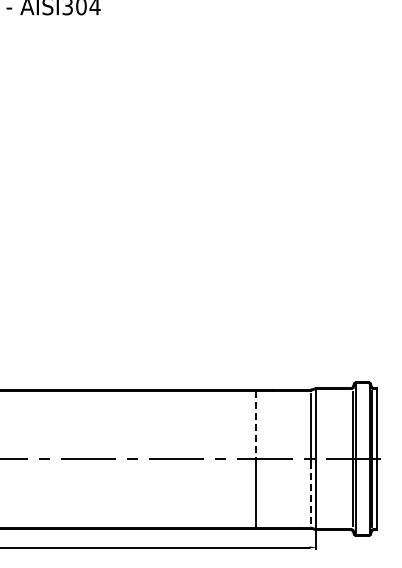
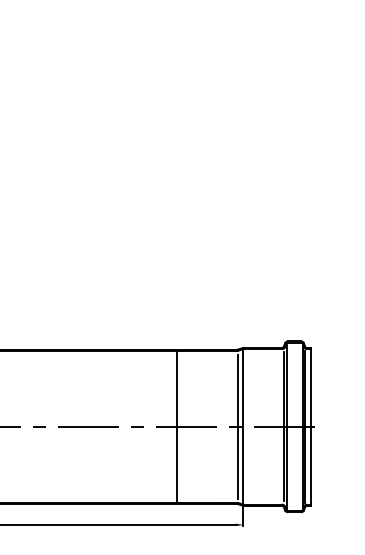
line: (256, 426) -> (177, 390), dashed -> solid
line: (311, 492) -> (238, 463), dashed -> solid

